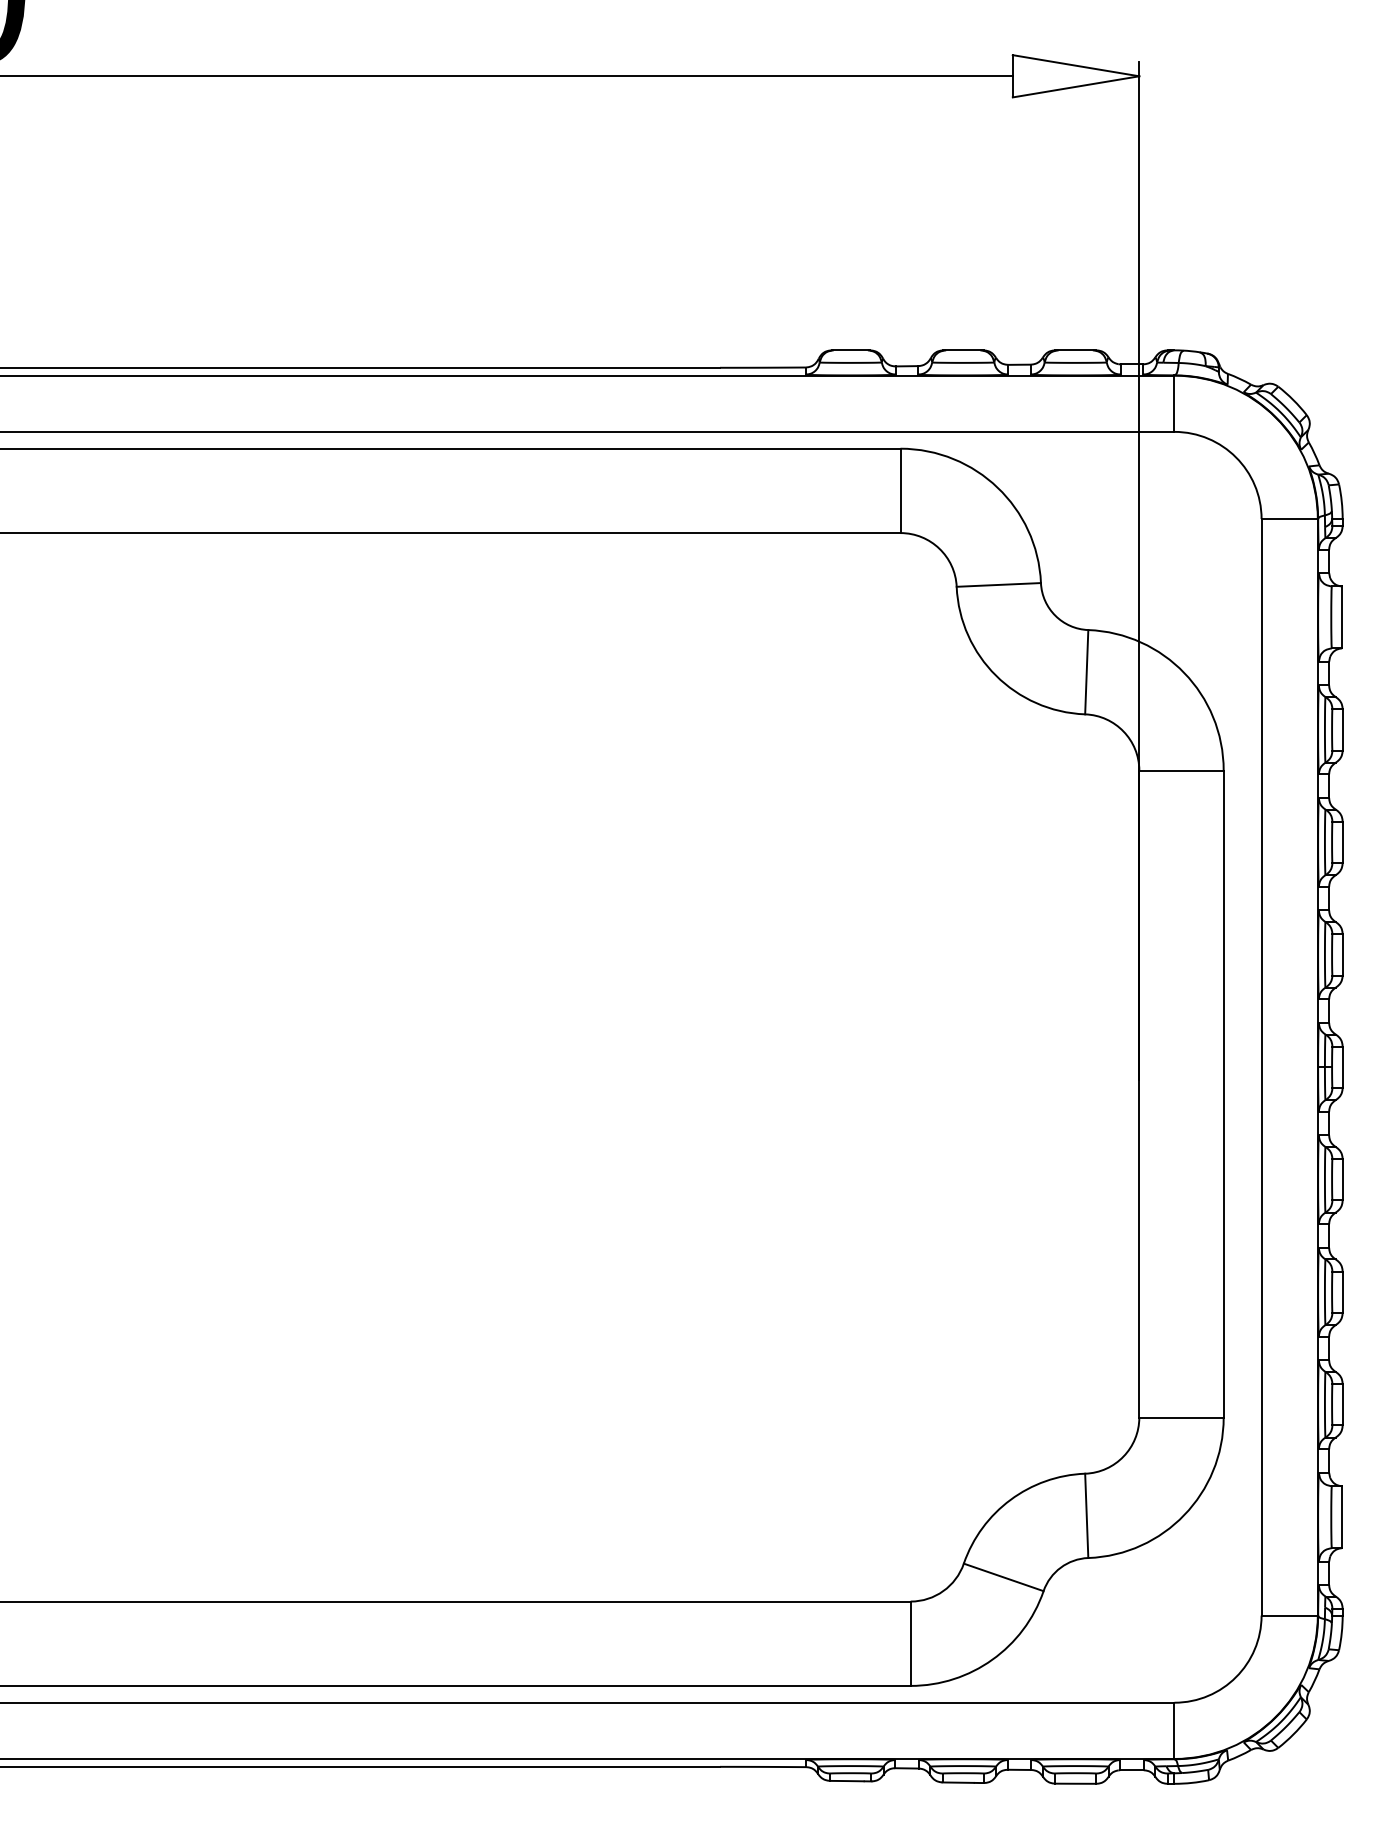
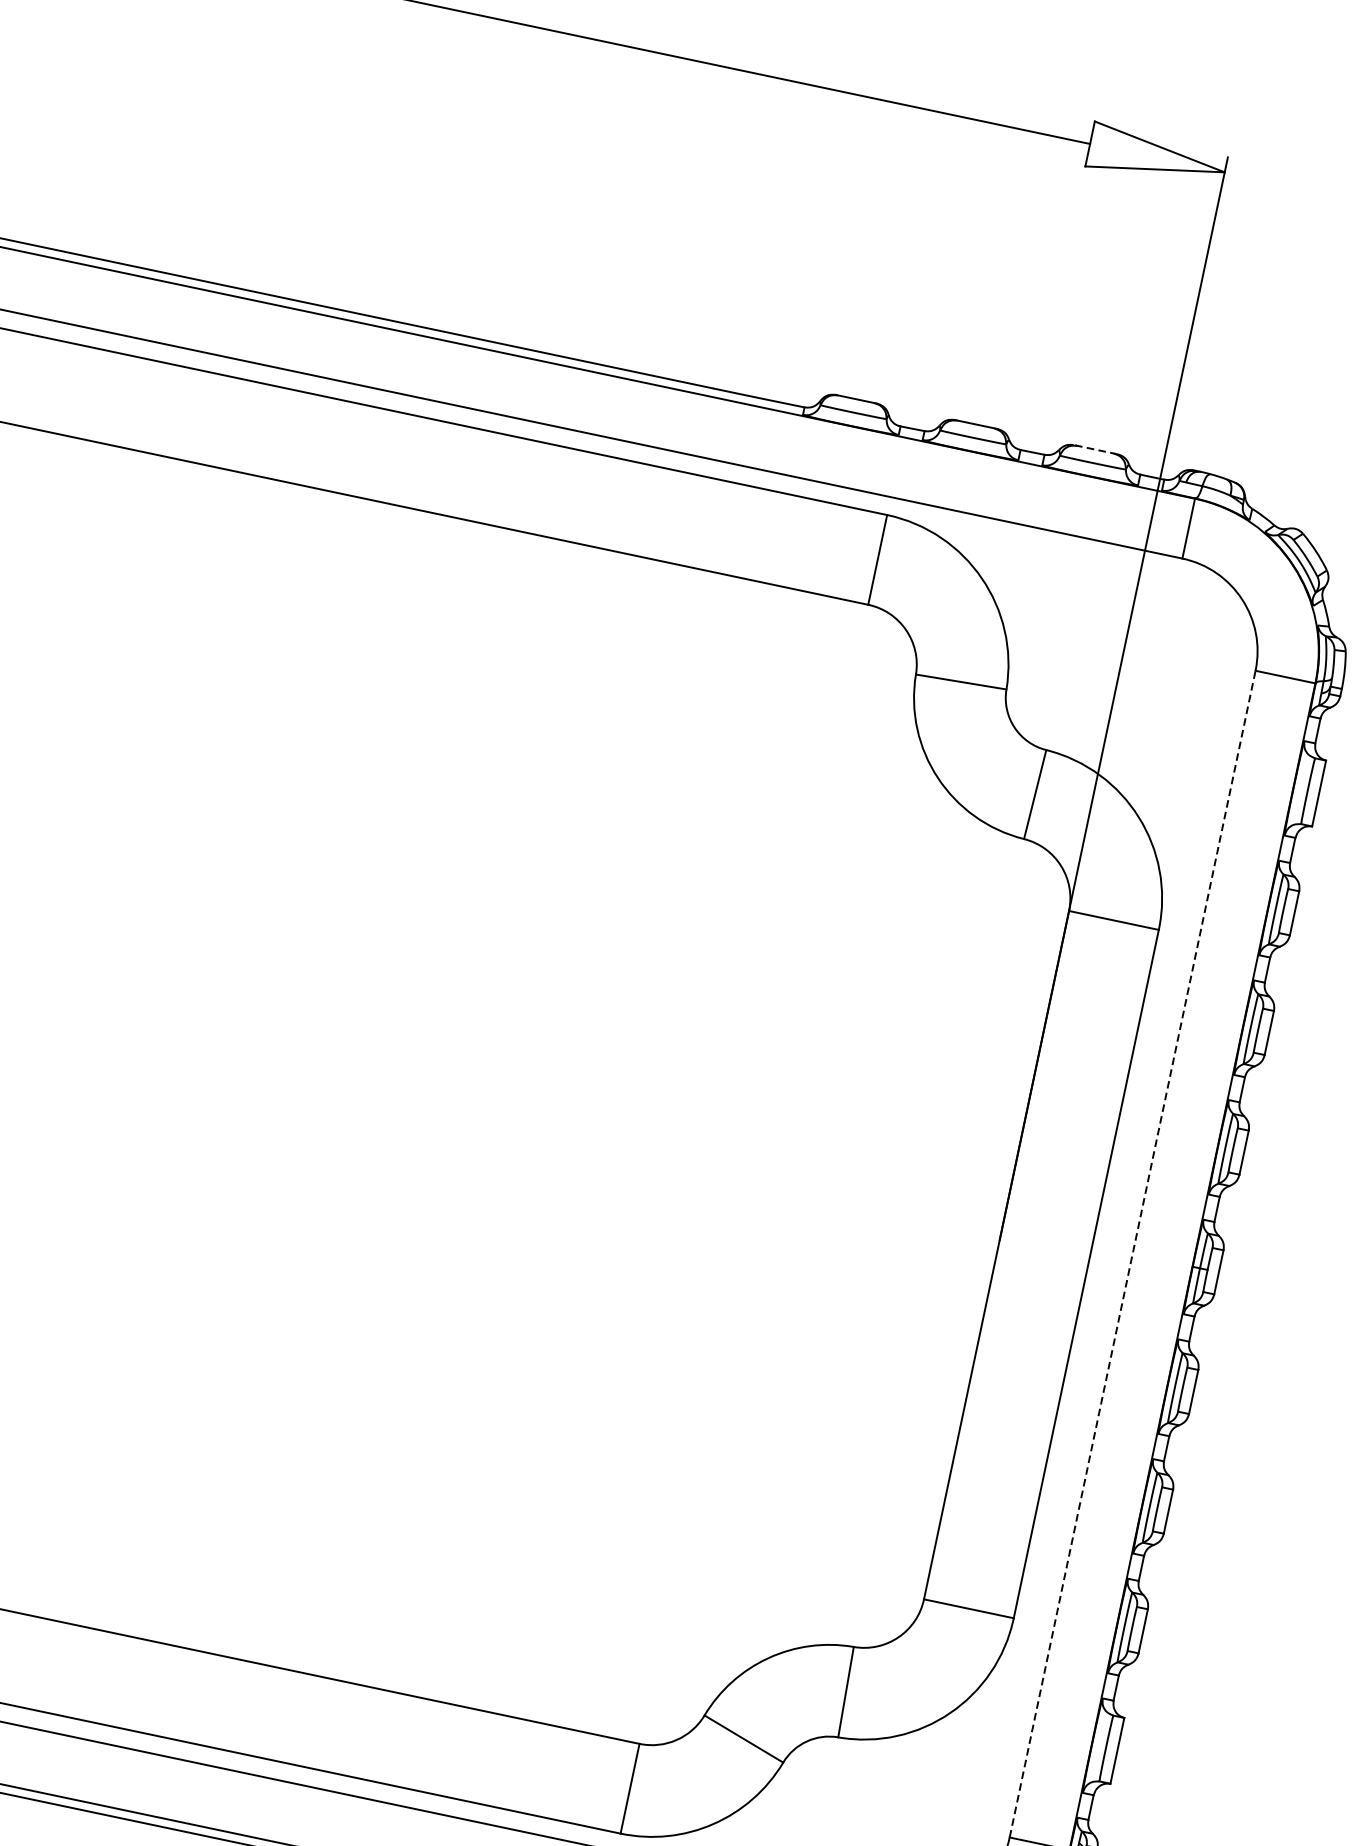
line: (1075, 350) -> (1095, 449), solid -> dashed
line: (1261, 1066) -> (1132, 1253), solid -> dashed

